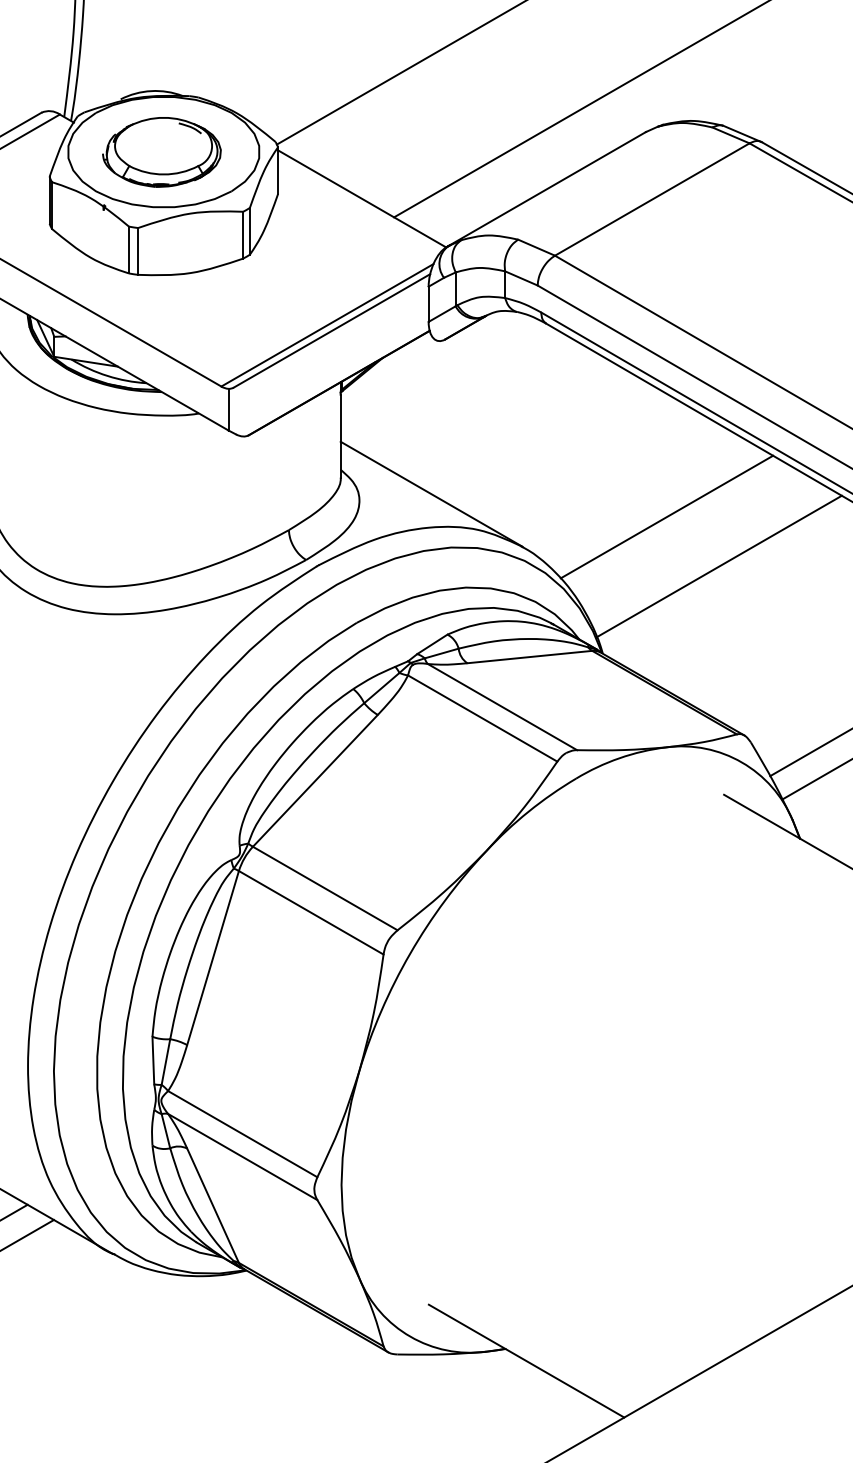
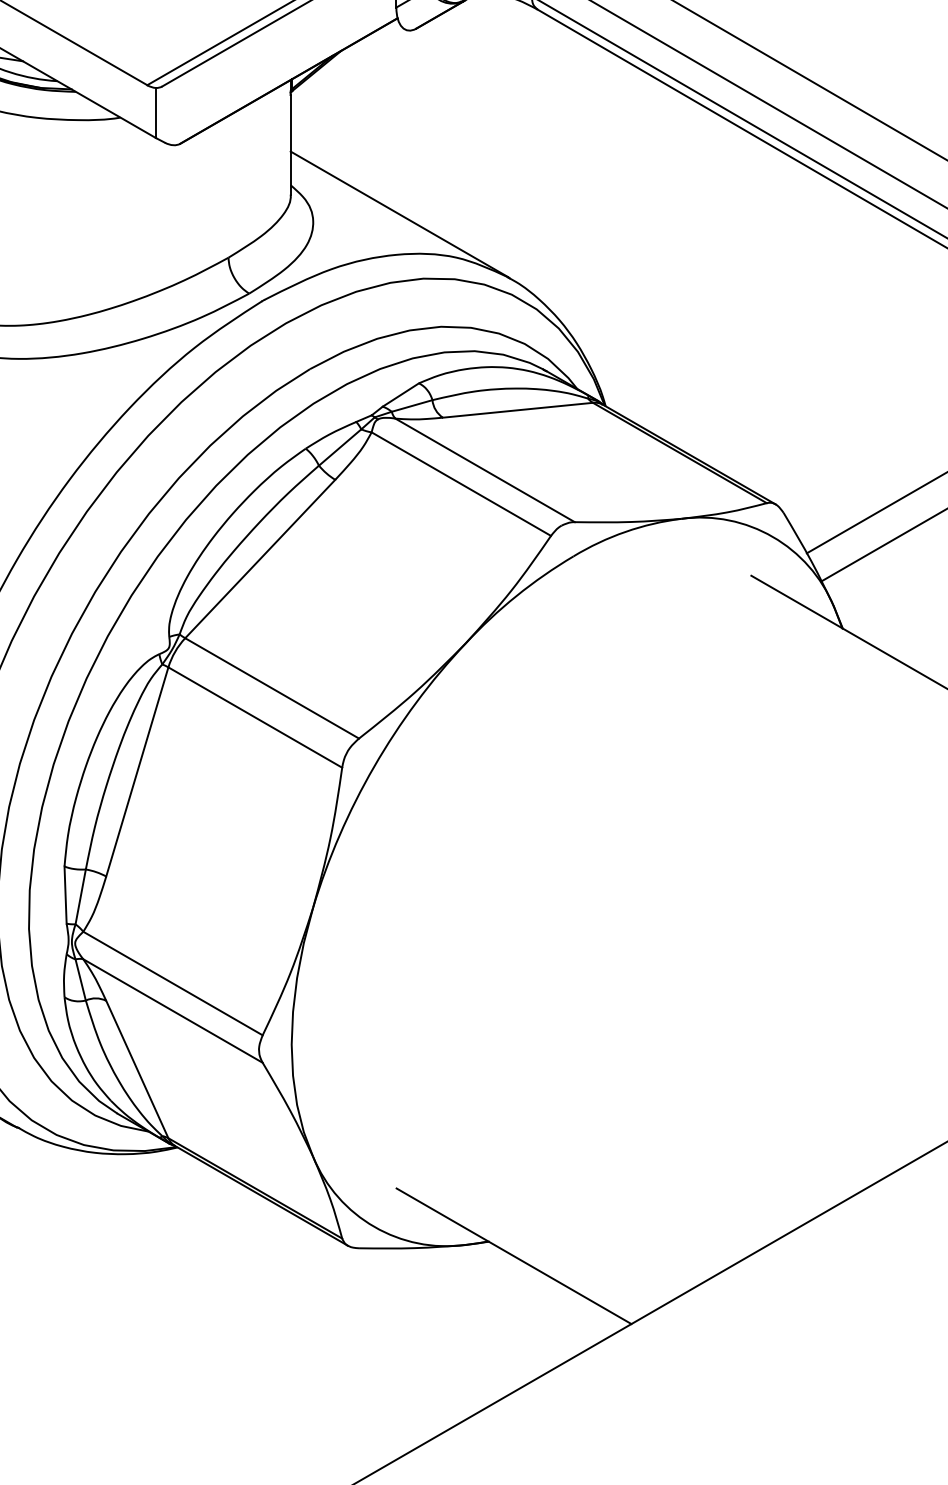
line: (666, 516) -> (682, 241), removed
line: (718, 566) -> (744, 301), removed

